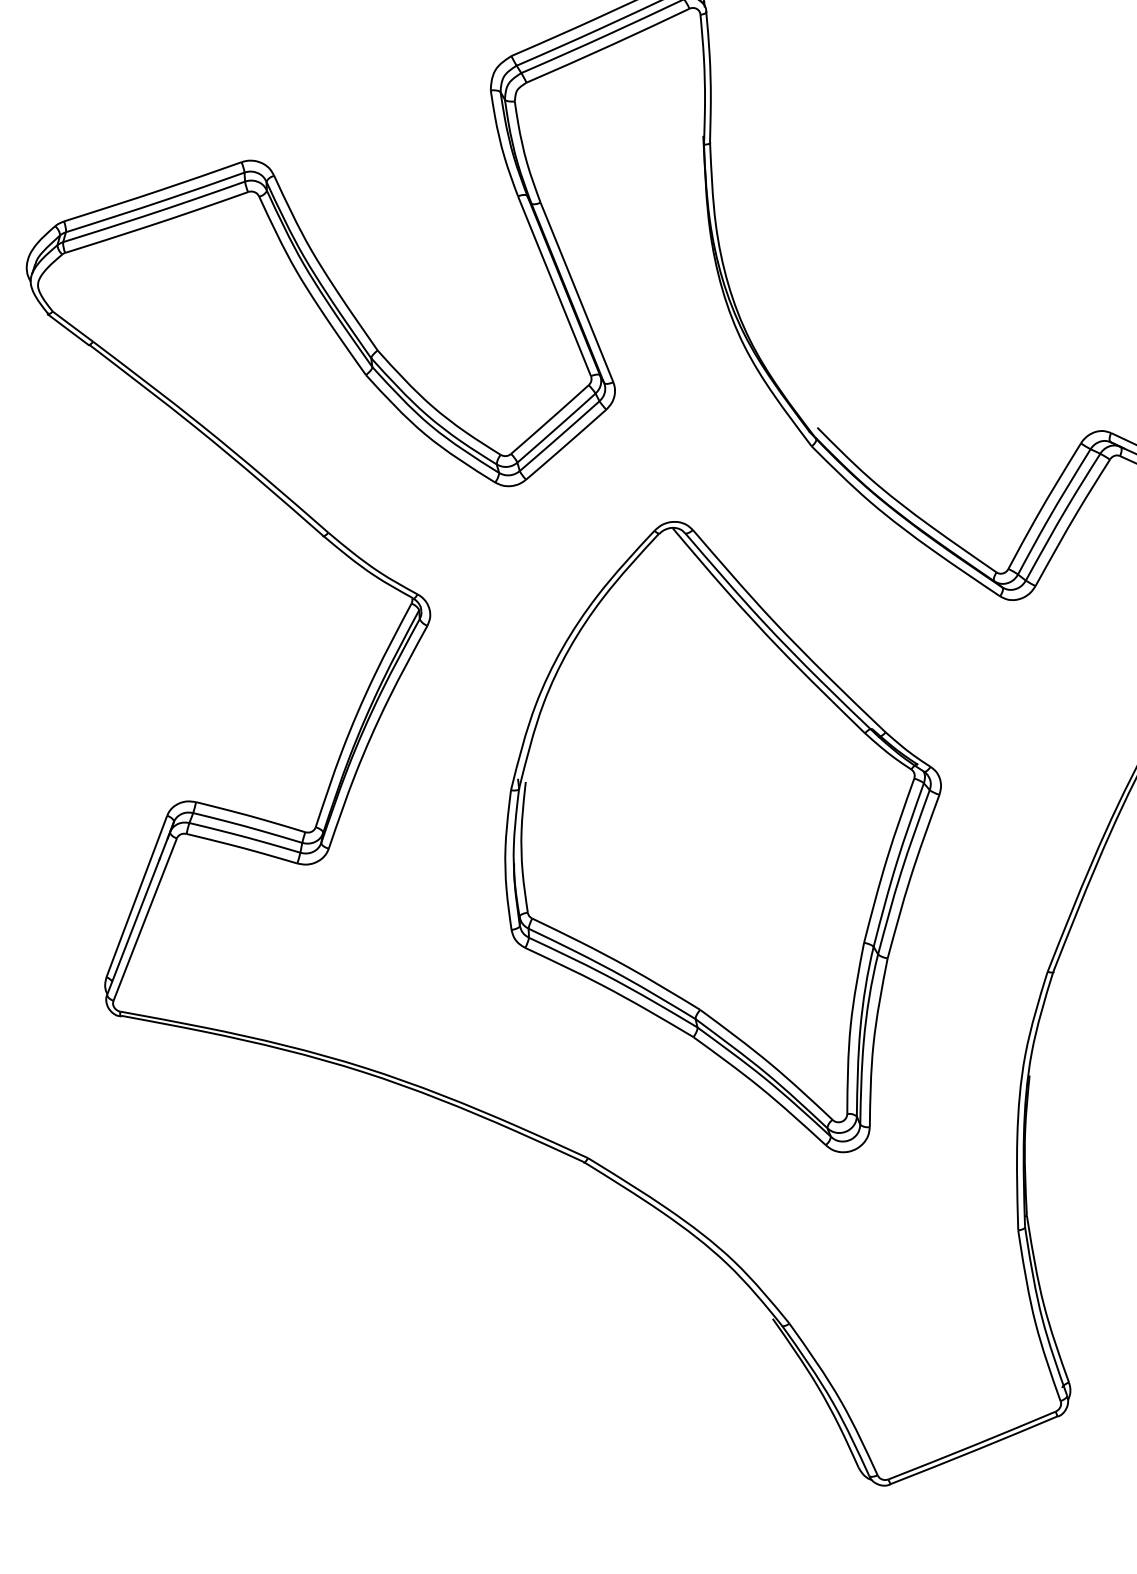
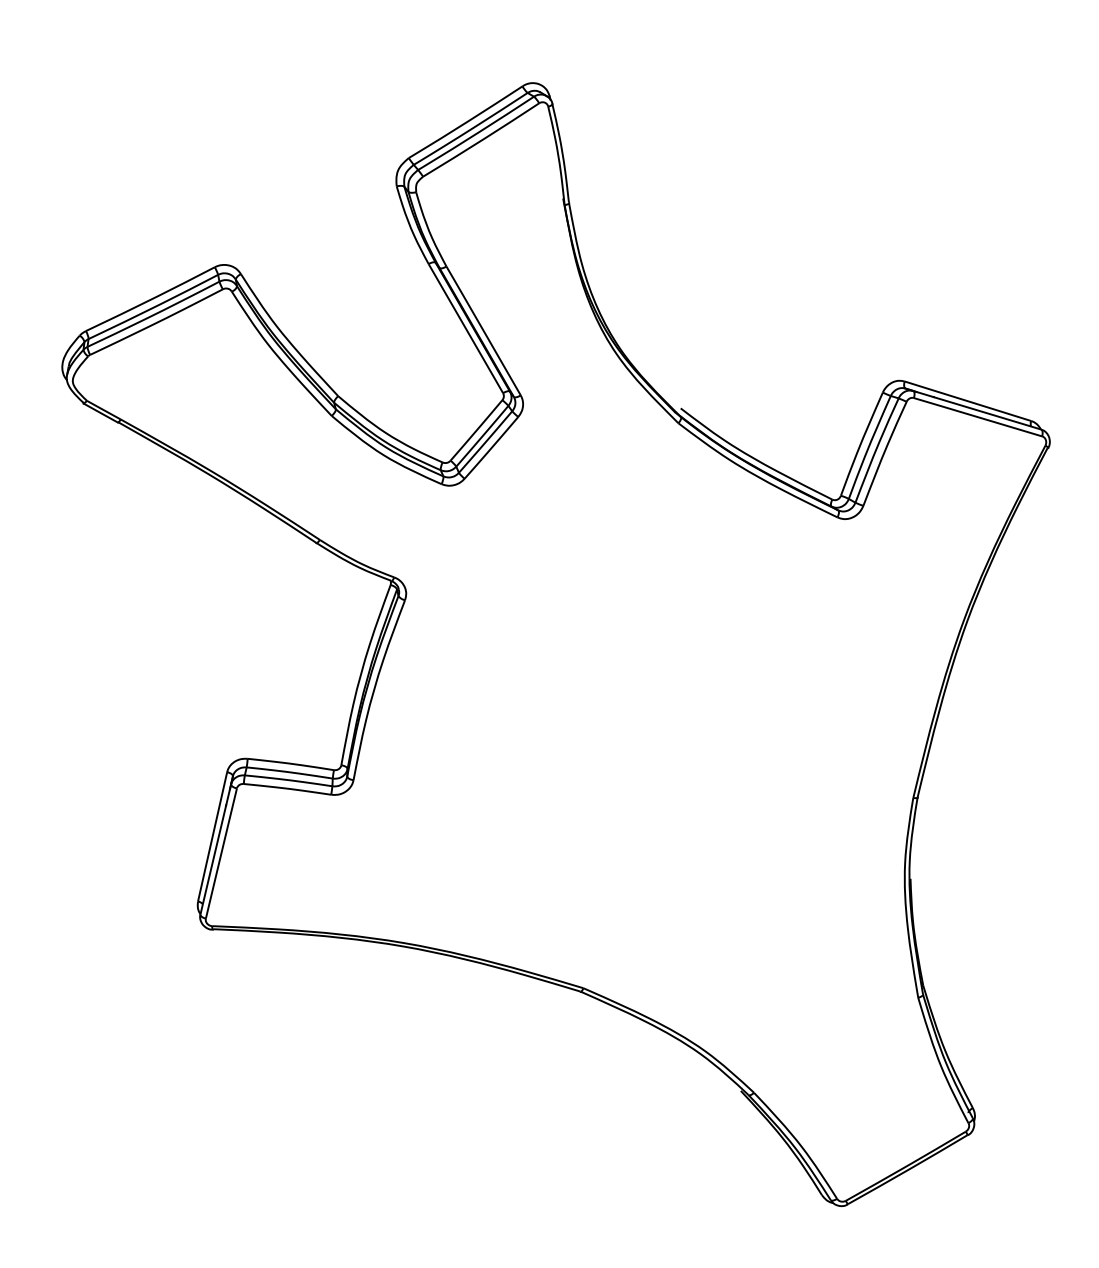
part: (720, 831) -> (649, 725), removed

